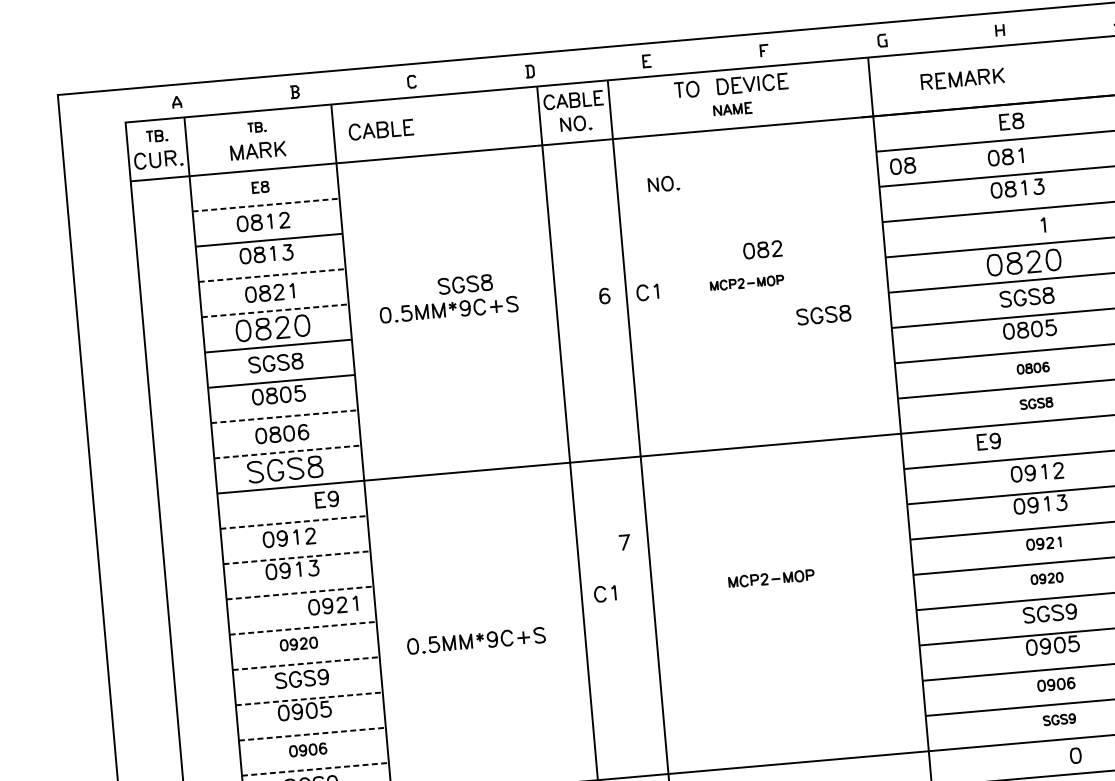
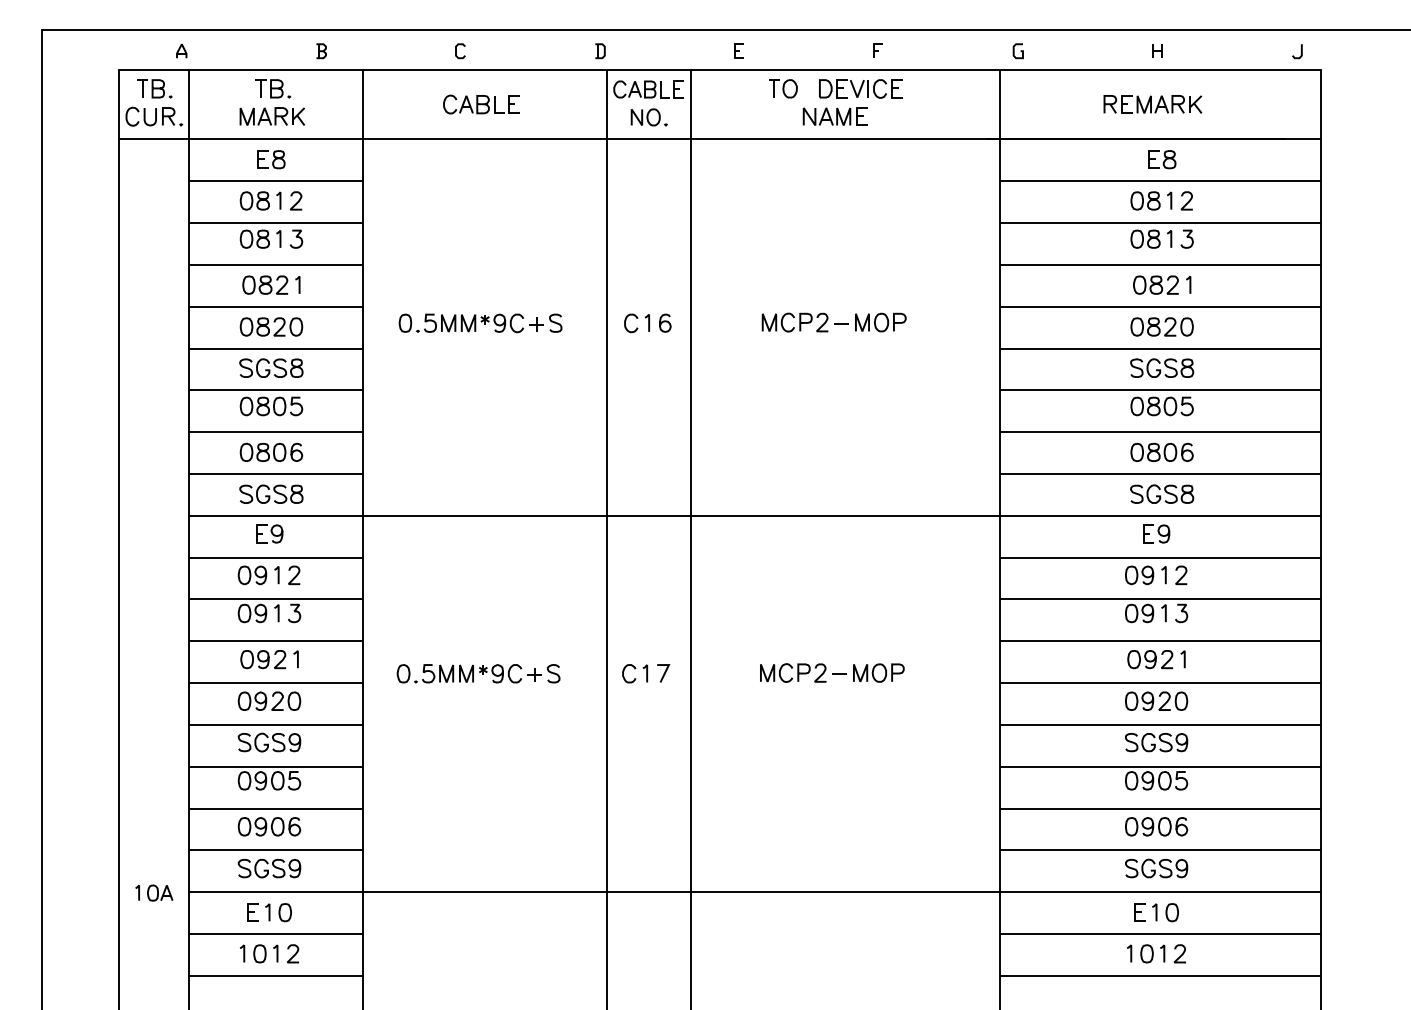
part: (962, 78) -> (1152, 104), moved
part: (732, 109) -> (834, 116), size x1.43
part: (257, 127) -> (273, 88), size x1.67
part: (381, 129) -> (481, 104), moved
part: (156, 135) -> (154, 88), size x1.43
curve: (1036, 154) -> (1187, 201), added
part: (902, 165) -> (1029, 200), removed
part: (663, 184) -> (745, 197), removed
part: (260, 187) -> (271, 159), size x1.43
line: (266, 205) -> (276, 181), dashed -> solid
part: (762, 249) -> (1155, 284), moved
part: (1023, 262) -> (1161, 326), size x0.71
line: (272, 275) -> (276, 264), dashed -> solid
part: (465, 283) -> (502, 294), removed
part: (746, 283) -> (833, 322), size x1.67
part: (648, 292) -> (637, 323), moved
line: (275, 310) -> (276, 306), dashed -> solid
part: (824, 314) -> (921, 367), removed
part: (272, 327) -> (271, 326), size x0.71
part: (1032, 367) -> (1161, 451), size x1.67
part: (1036, 402) -> (1162, 493), size x1.67
line: (285, 416) -> (276, 432), dashed -> solid
part: (989, 441) -> (1156, 533), moved
line: (288, 452) -> (276, 474), dashed -> solid
part: (285, 468) -> (271, 493), size x0.71
part: (327, 499) -> (269, 533), moved
line: (294, 522) -> (276, 557), dashed -> solid
line: (624, 542) -> (663, 673), moved
part: (1043, 543) -> (1156, 659), size x1.43
line: (297, 557) -> (276, 599), dashed -> solid
part: (1046, 577) -> (1156, 700), size x1.67
part: (771, 578) -> (832, 672), size x1.43
line: (300, 593) -> (276, 641), dashed -> solid
part: (332, 605) -> (269, 659), moved
line: (303, 628) -> (276, 683), dashed -> solid
part: (476, 640) -> (478, 673), moved
part: (298, 643) -> (269, 700), size x1.43
line: (306, 663) -> (276, 725), dashed -> solid
part: (1056, 684) -> (1156, 826), size x1.43
line: (309, 698) -> (276, 766), dashed -> solid
part: (1059, 719) -> (1156, 868), size x1.67
line: (312, 733) -> (276, 808), dashed -> solid
part: (308, 749) -> (269, 826), size x1.43
part: (1053, 757) -> (1145, 912), added
line: (315, 769) -> (276, 850), dashed -> solid

